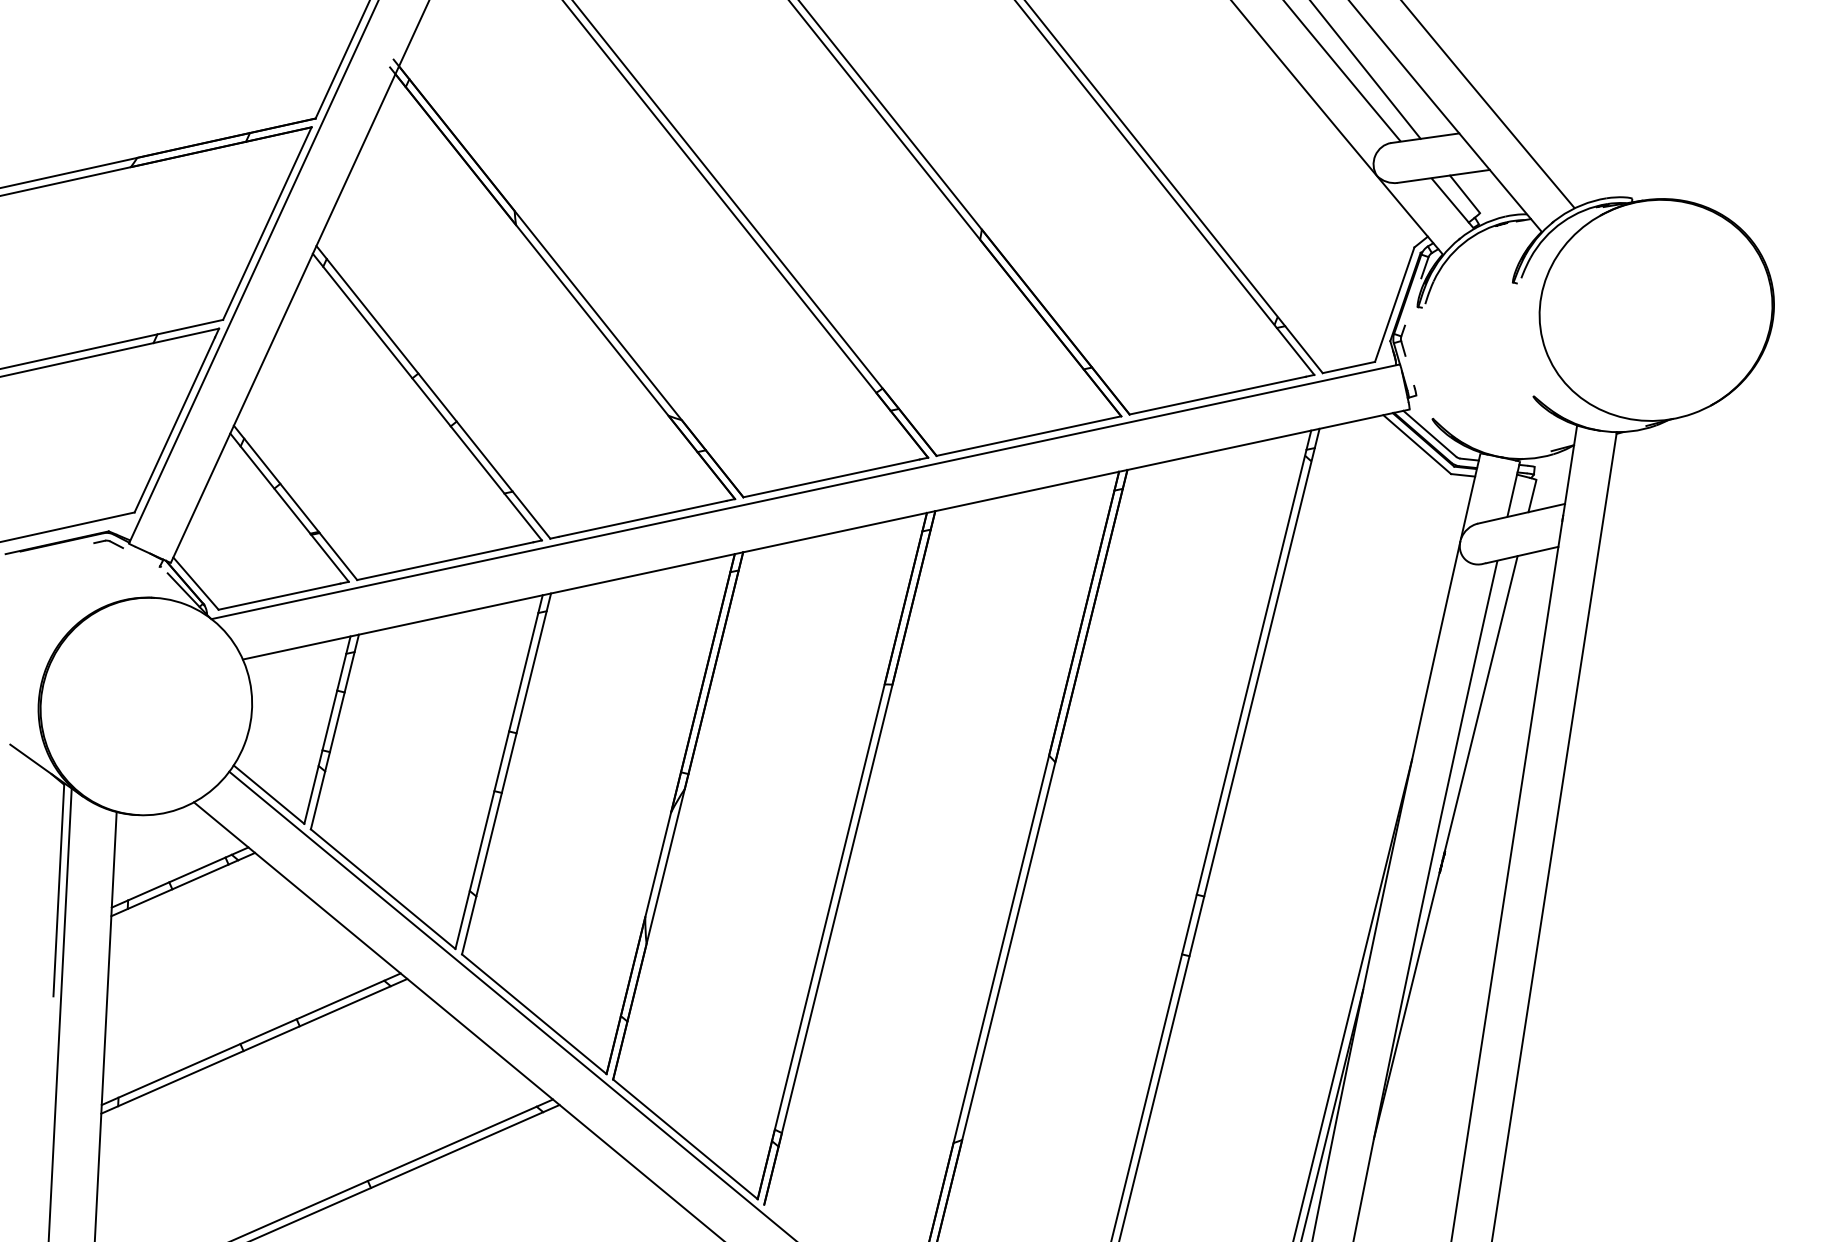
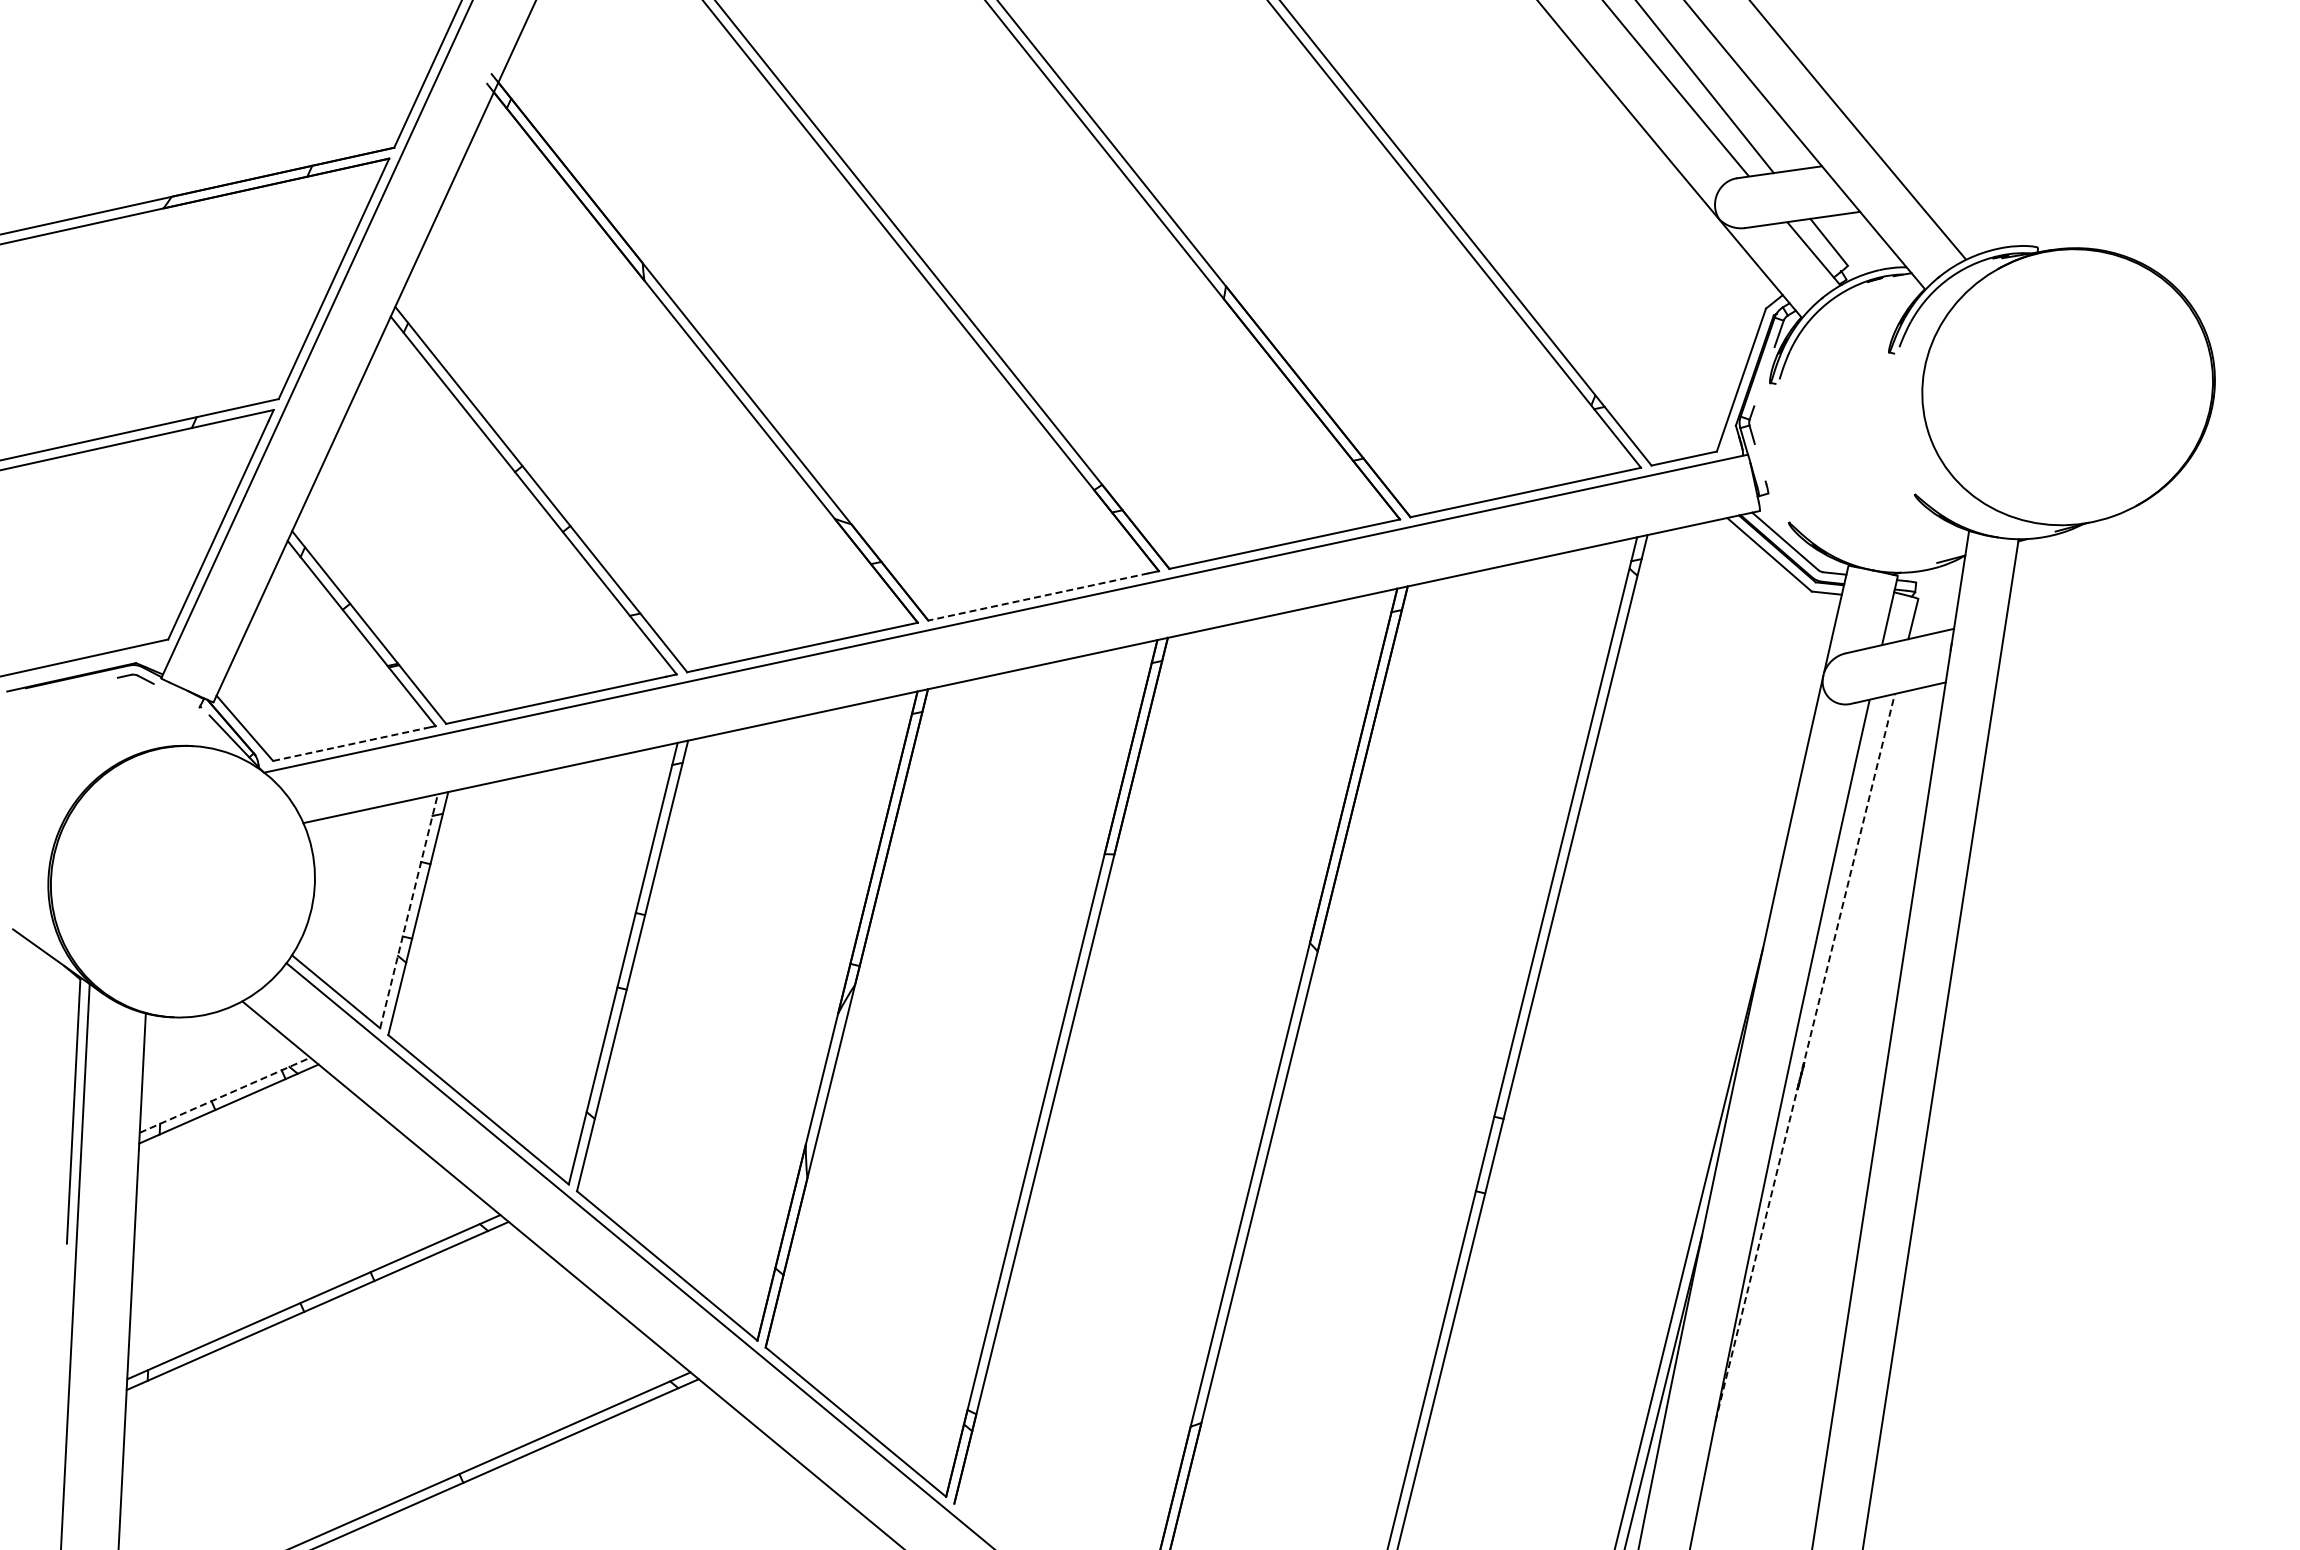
line: (831, 478) -> (1038, 596), solid -> dashed
line: (279, 596) -> (349, 744), solid -> dashed
line: (327, 730) -> (409, 911), solid -> dashed
line: (1446, 847) -> (1805, 1057), solid -> dashed
line: (180, 877) -> (225, 1095), solid -> dashed

